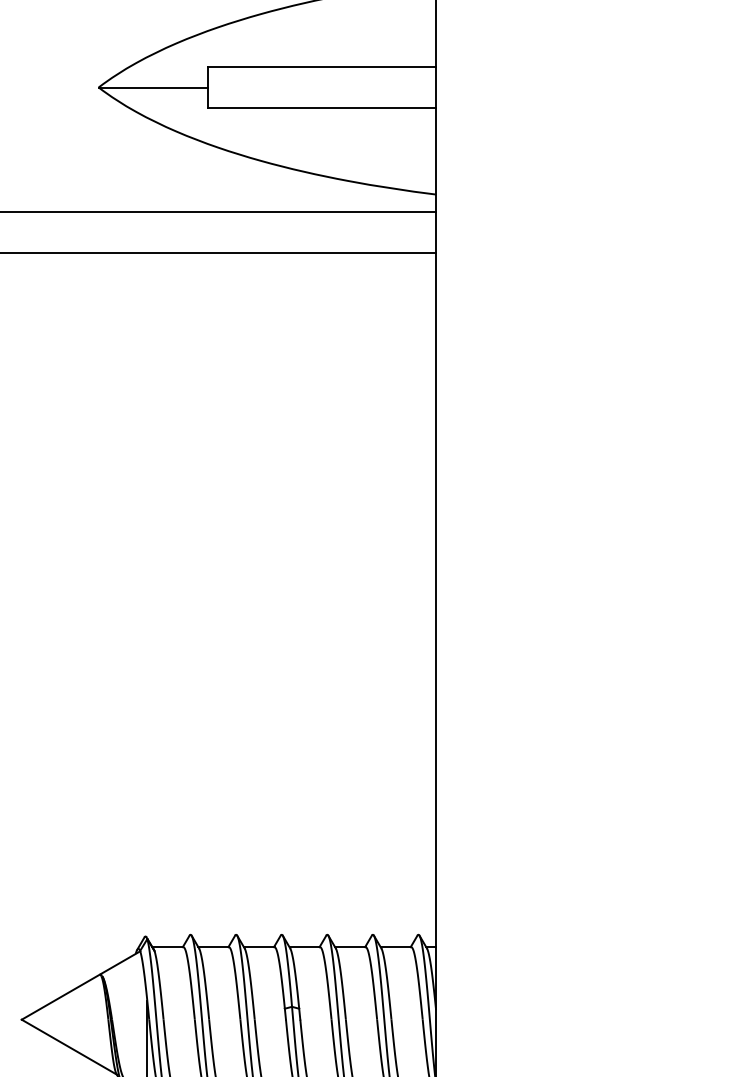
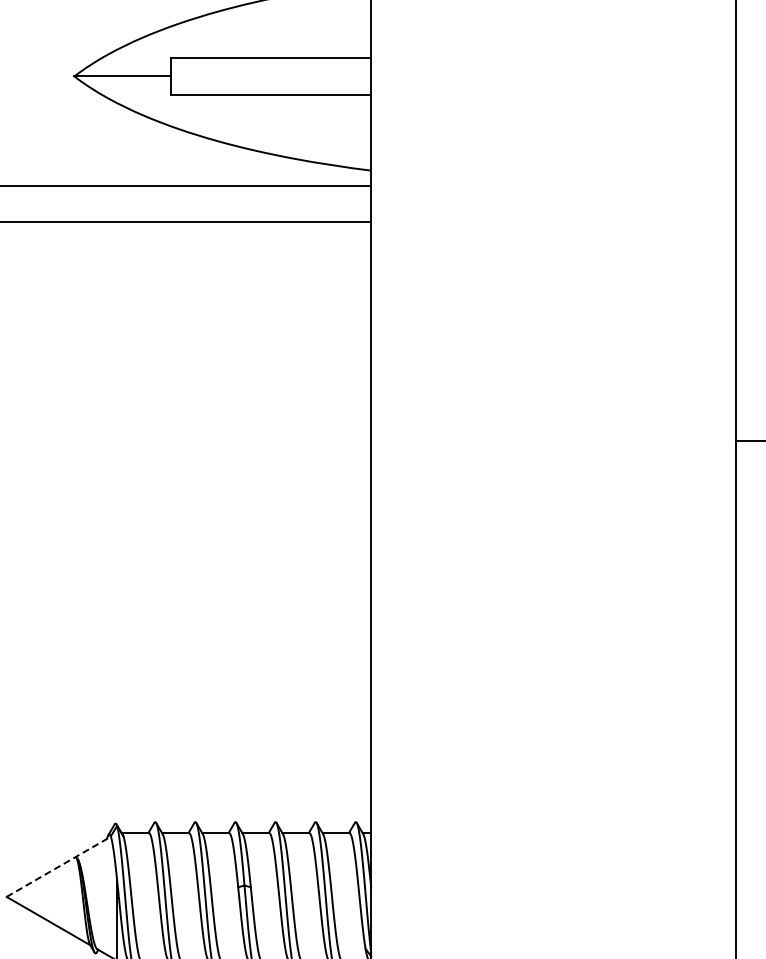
line: (81, 985) -> (59, 866), solid -> dashed

